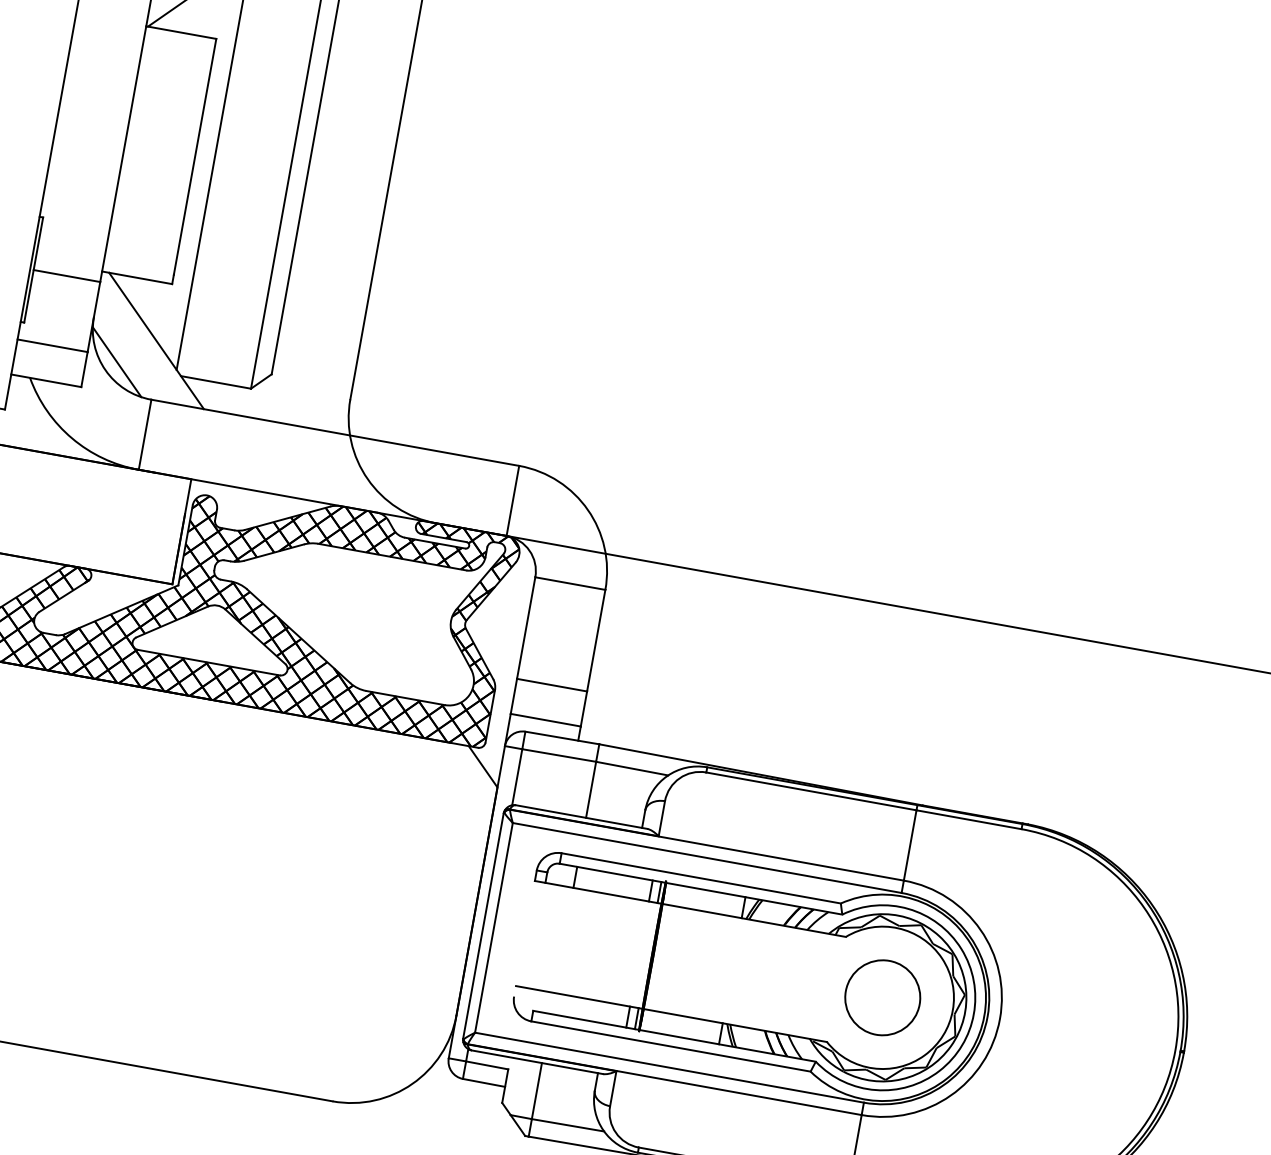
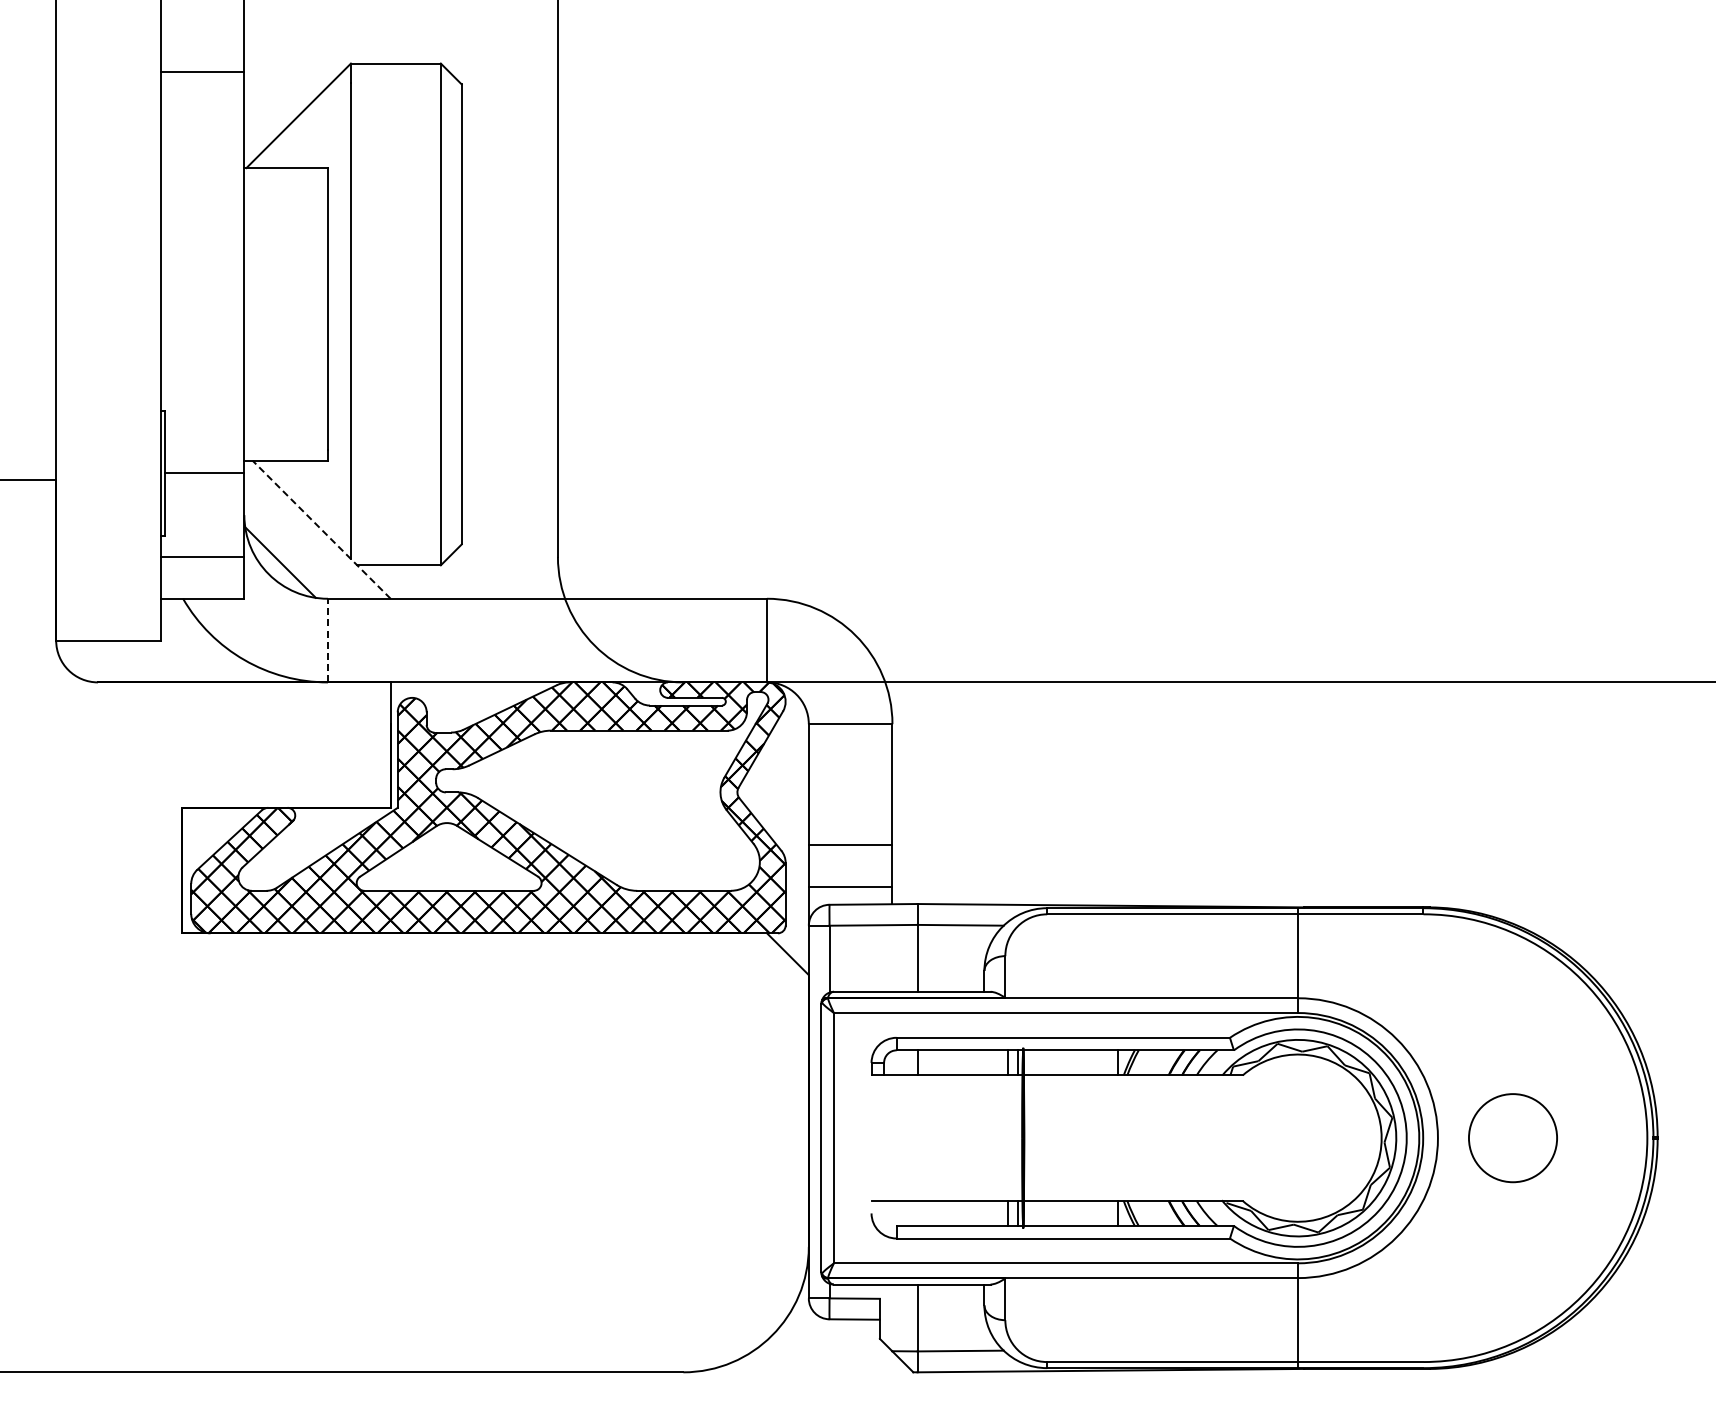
line: (156, 340) -> (321, 529), solid -> dashed
line: (144, 434) -> (327, 640), solid -> dashed
circle: (882, 998) -> (1512, 1138), moved

